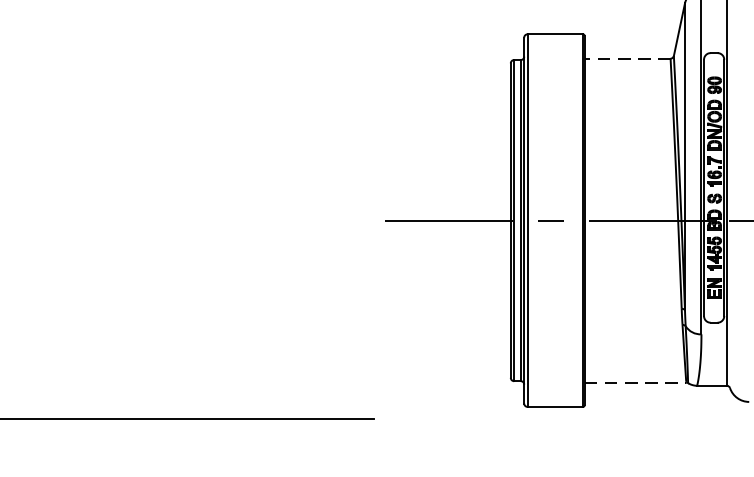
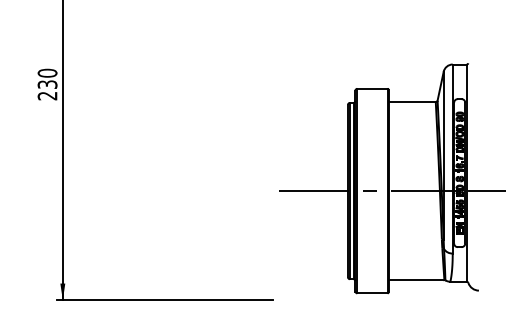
line: (628, 59) -> (412, 102), dashed -> solid
line: (635, 381) -> (416, 279), dashed -> solid

